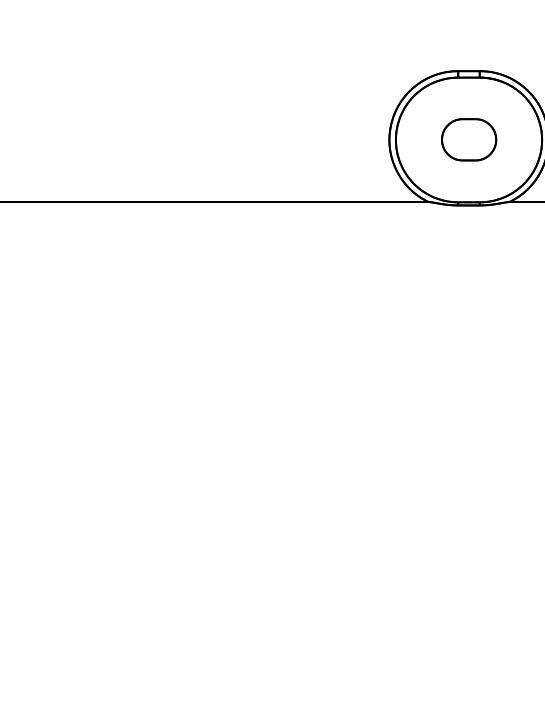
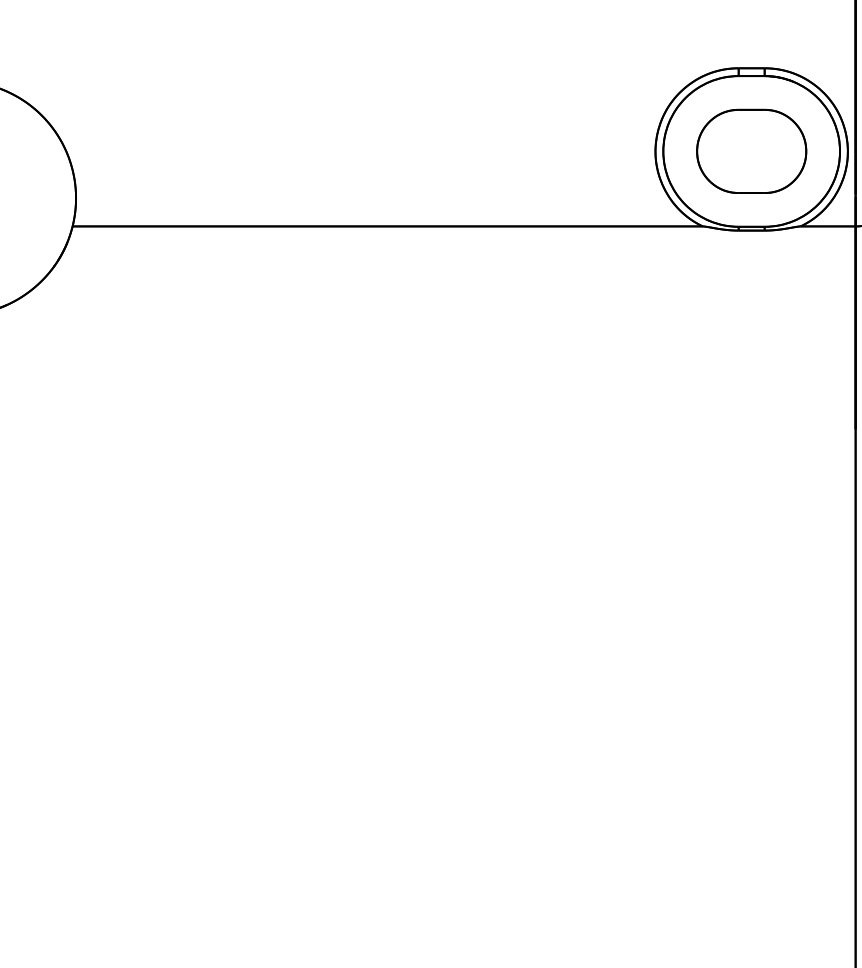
part: (468, 139) -> (751, 150), size x1.67

